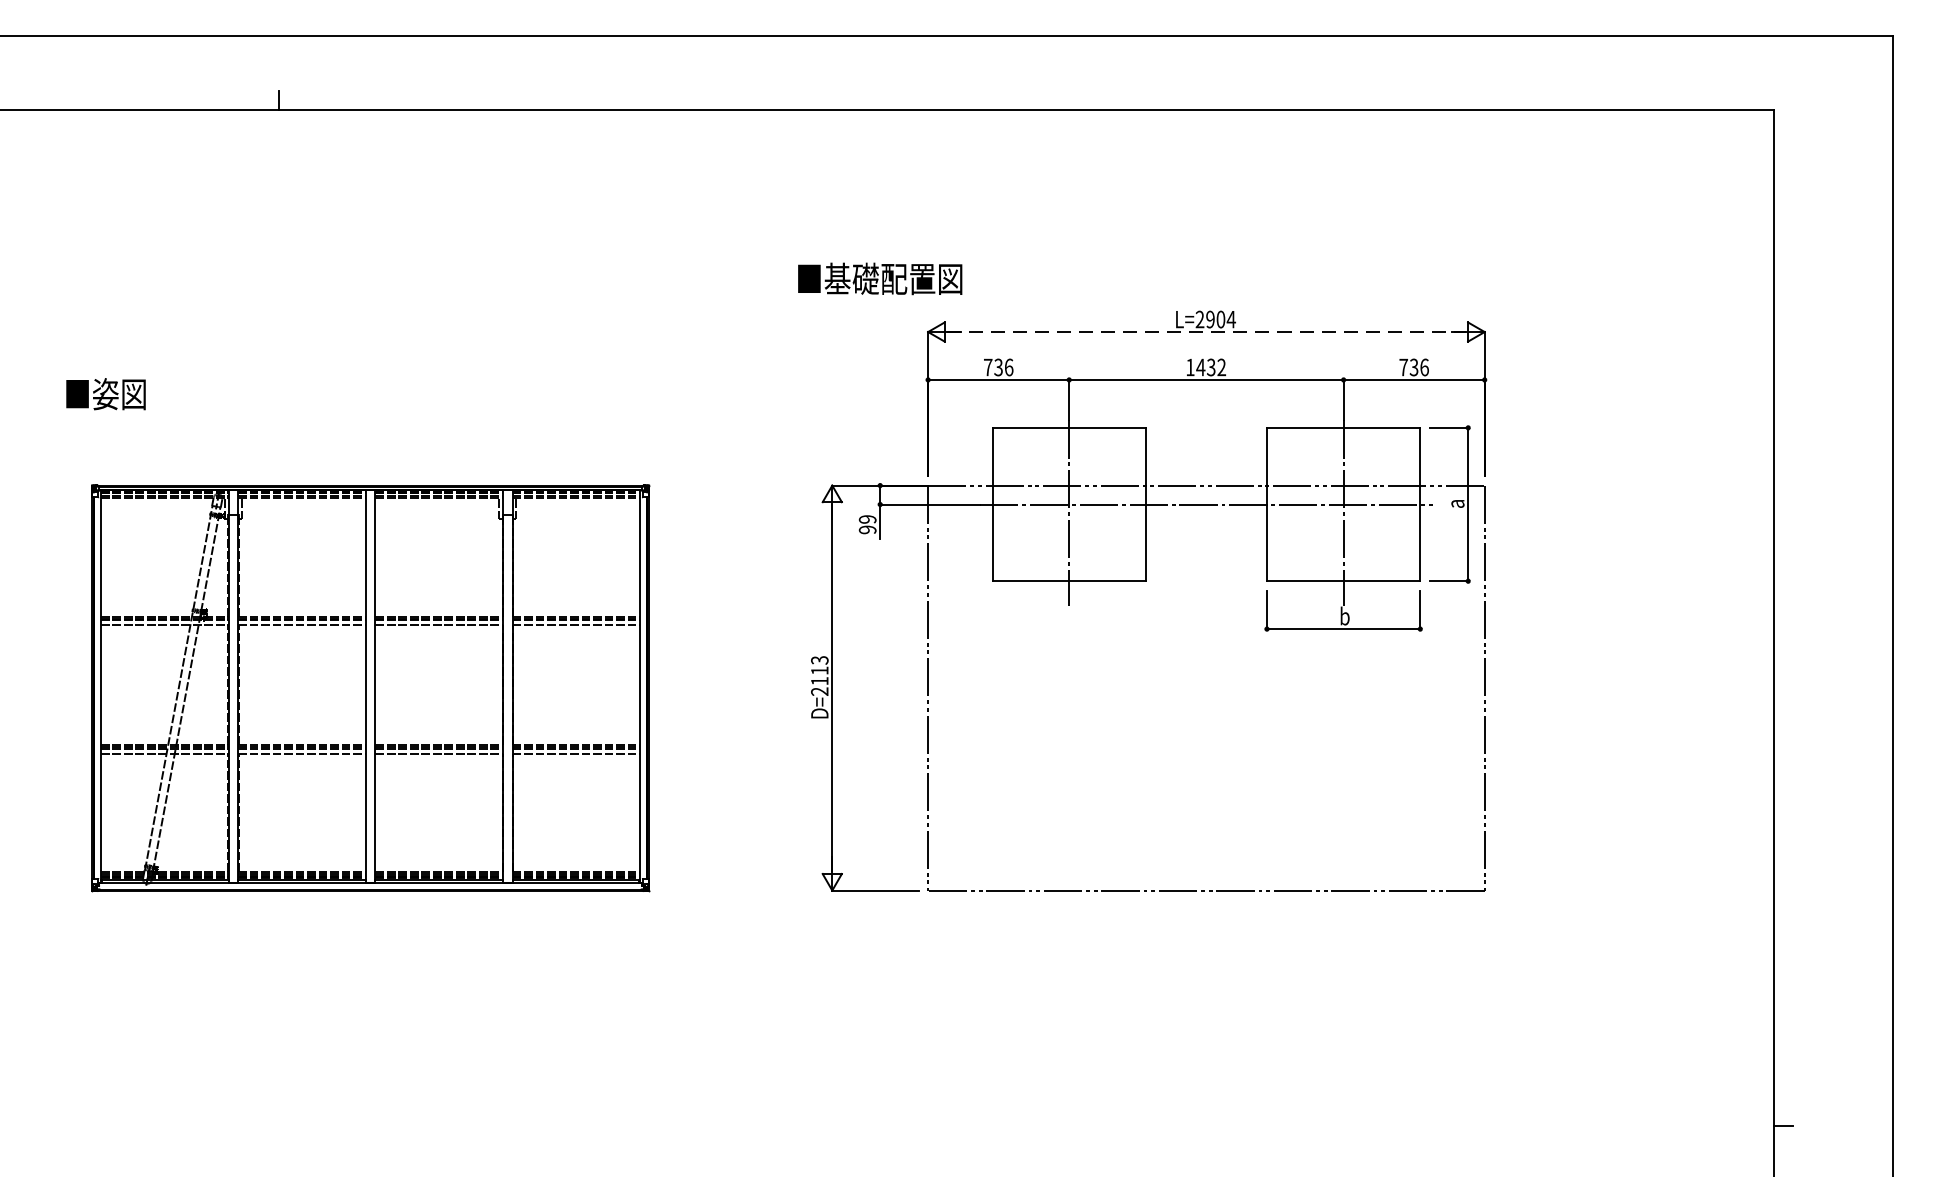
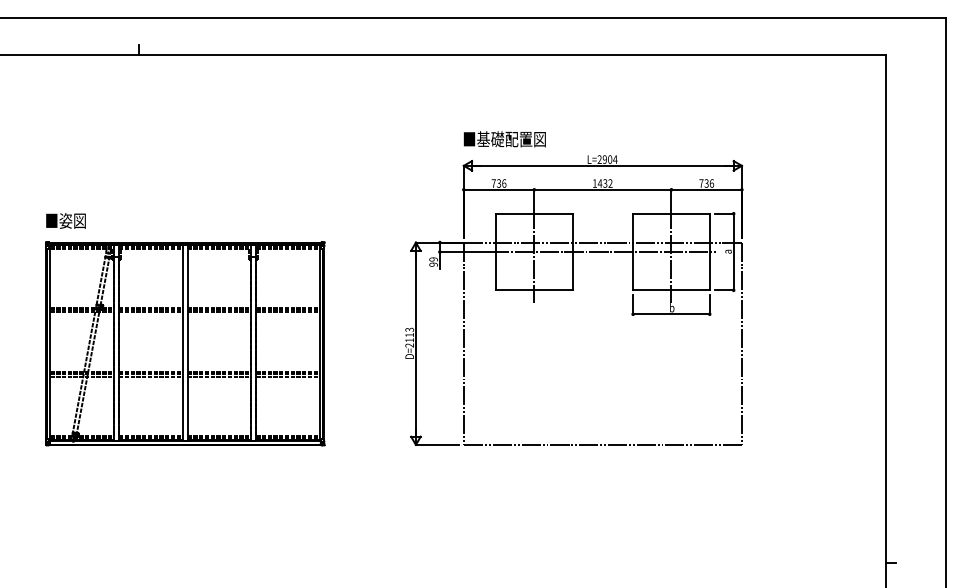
text: (879, 279) -> (504, 139), moved
line: (1207, 331) -> (603, 165), dashed -> solid
text: (104, 393) -> (65, 220), moved

